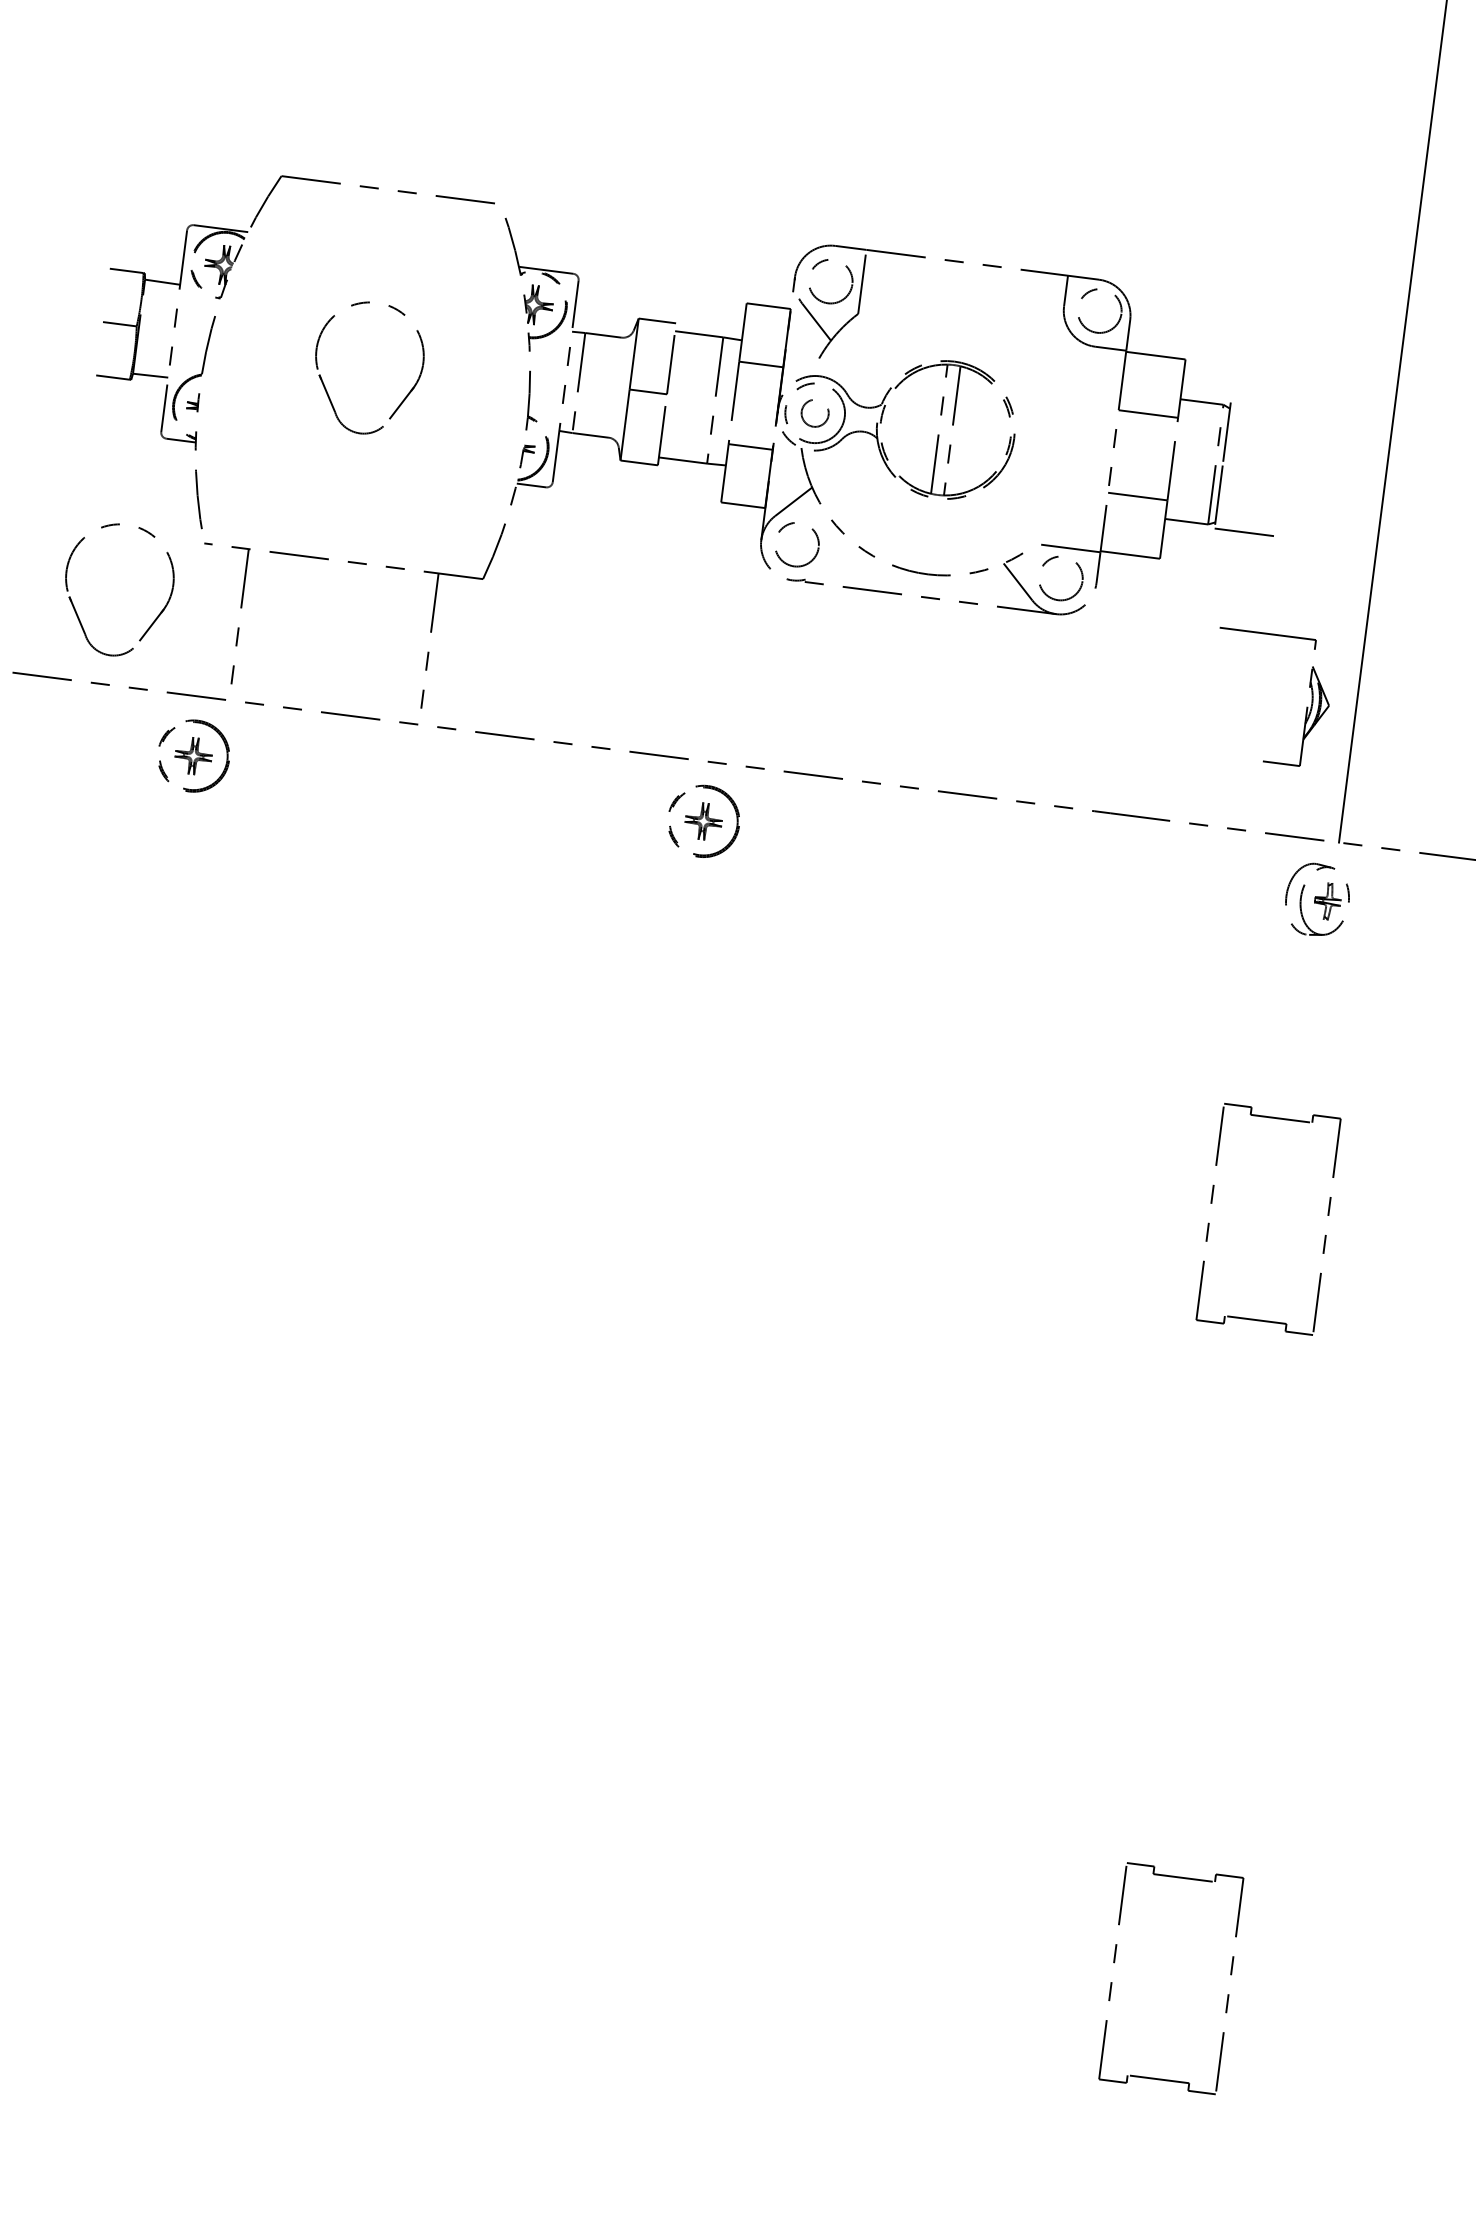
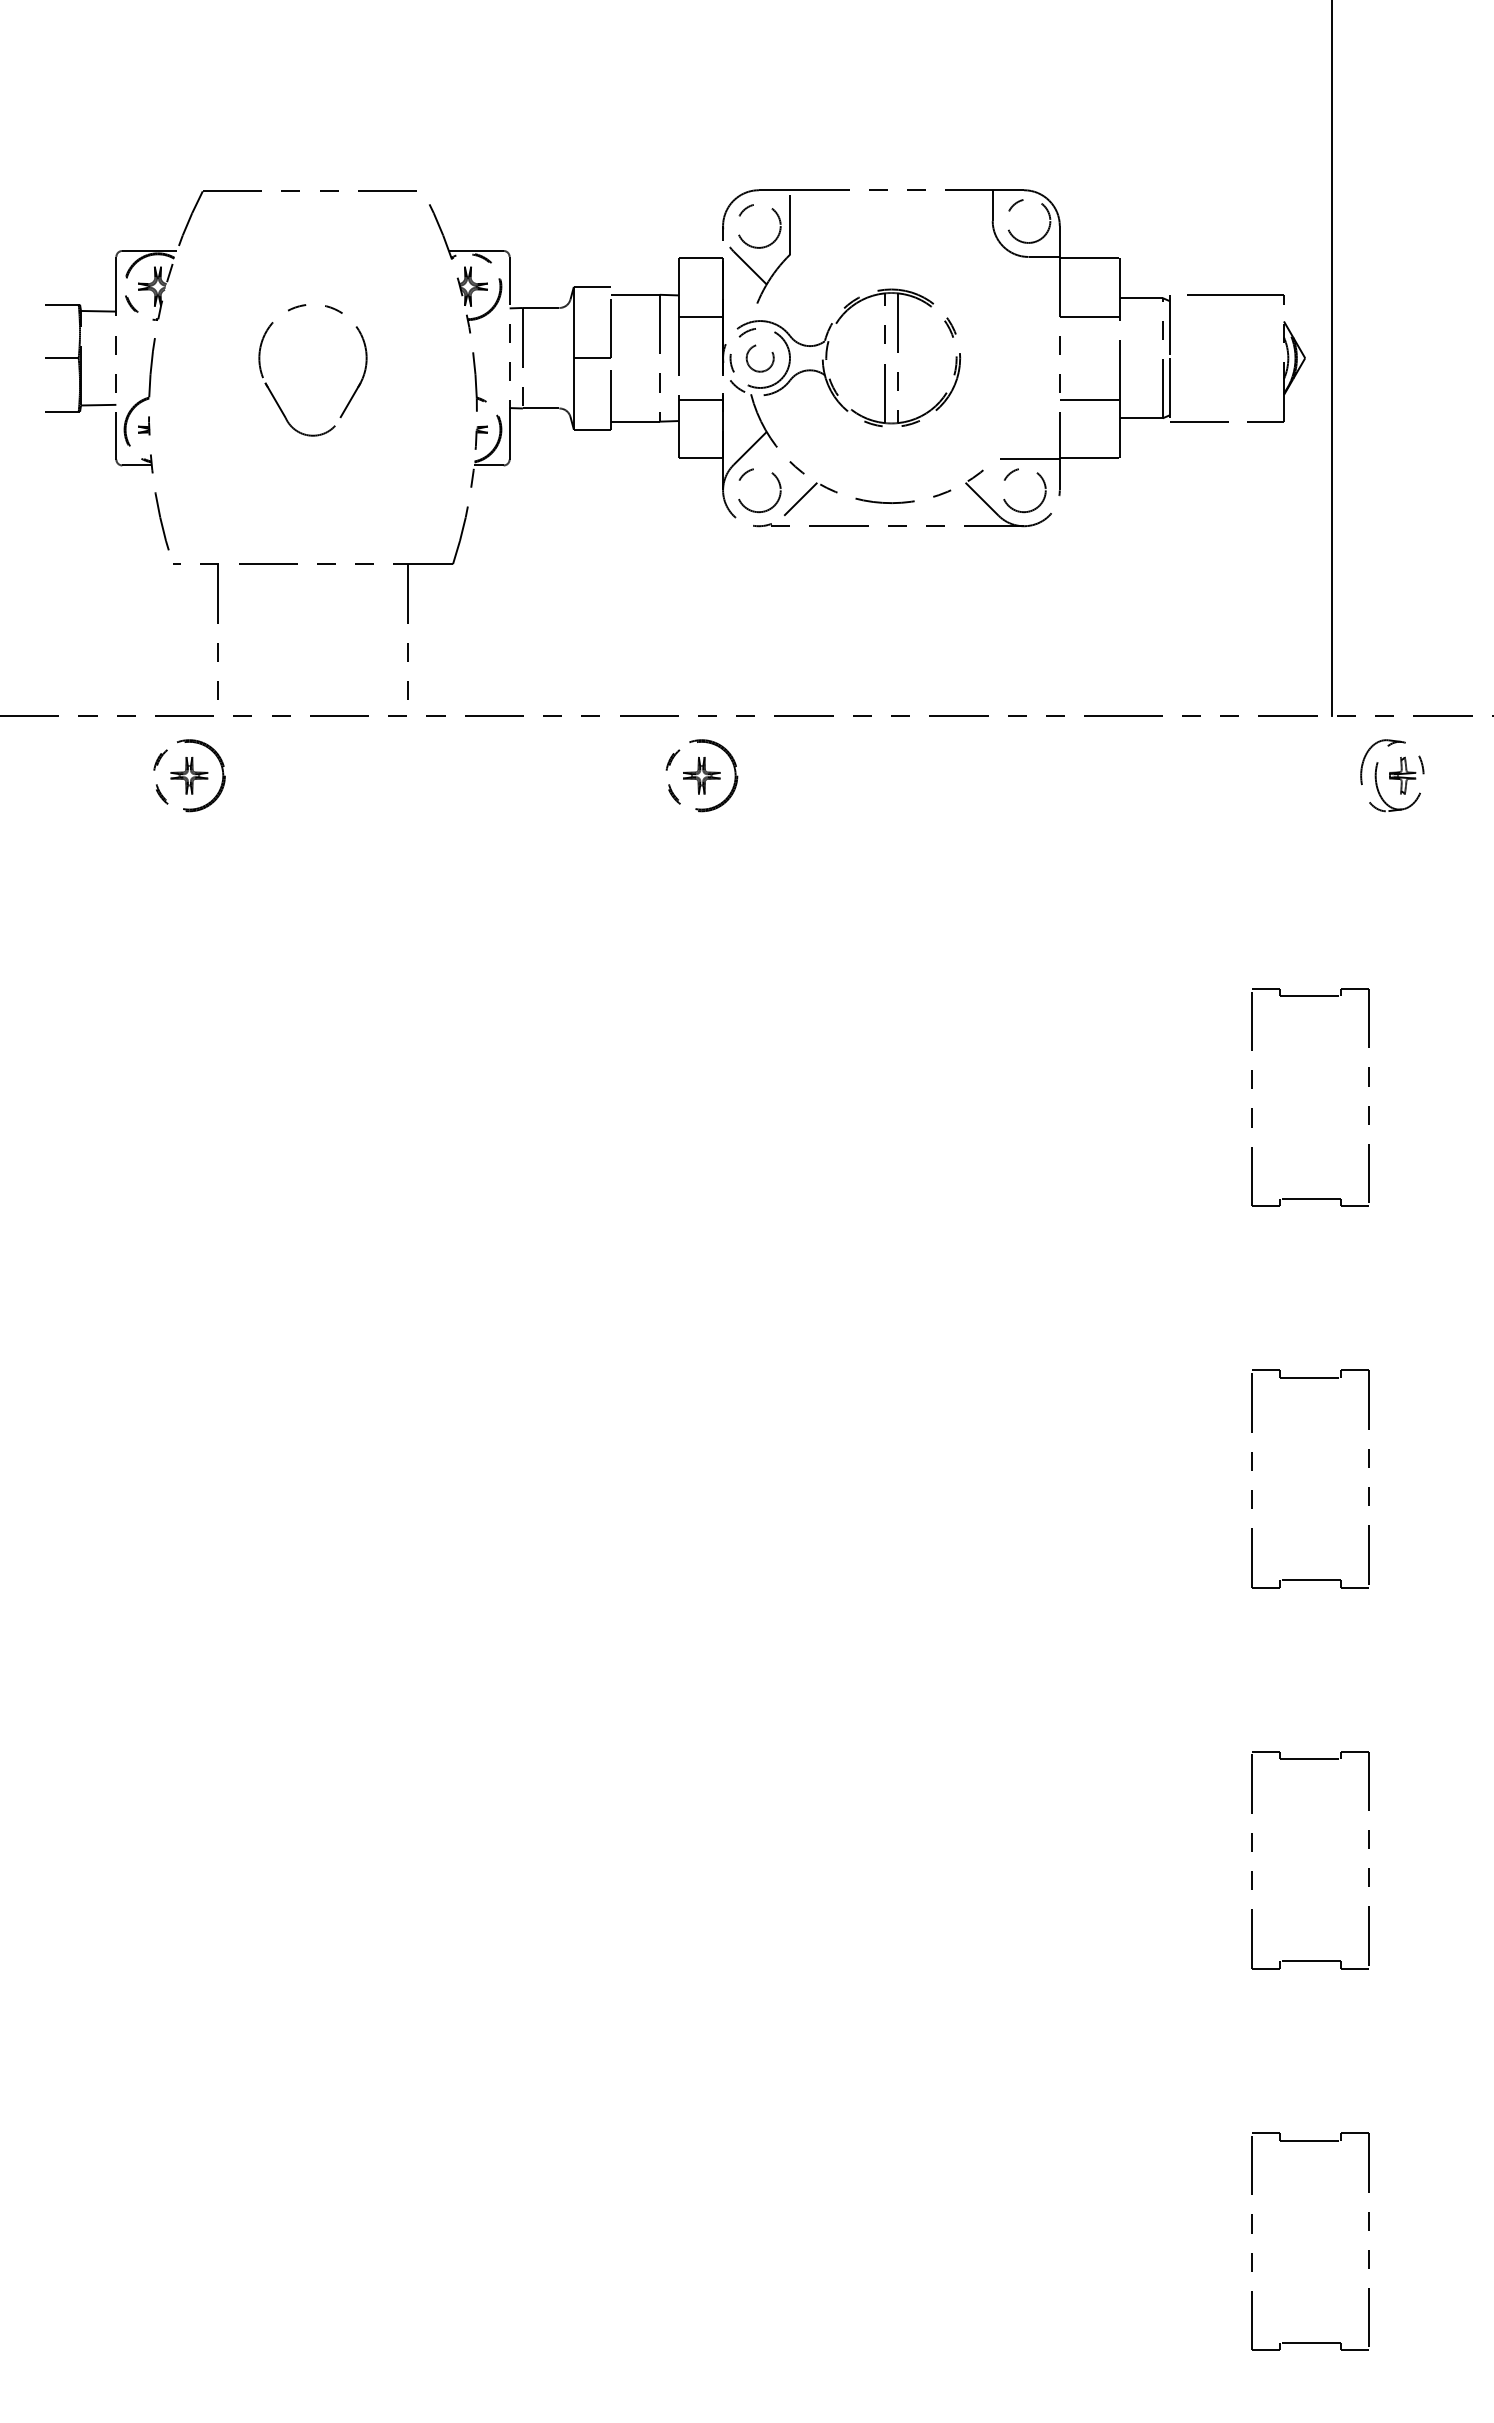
line: (837, 558) -> (800, 498), added
part: (75, 609) -> (54, 645), removed
part: (1306, 707) -> (1283, 362), moved
part: (1317, 899) -> (1392, 775), moved
part: (1163, 1583) -> (1252, 1470), added

